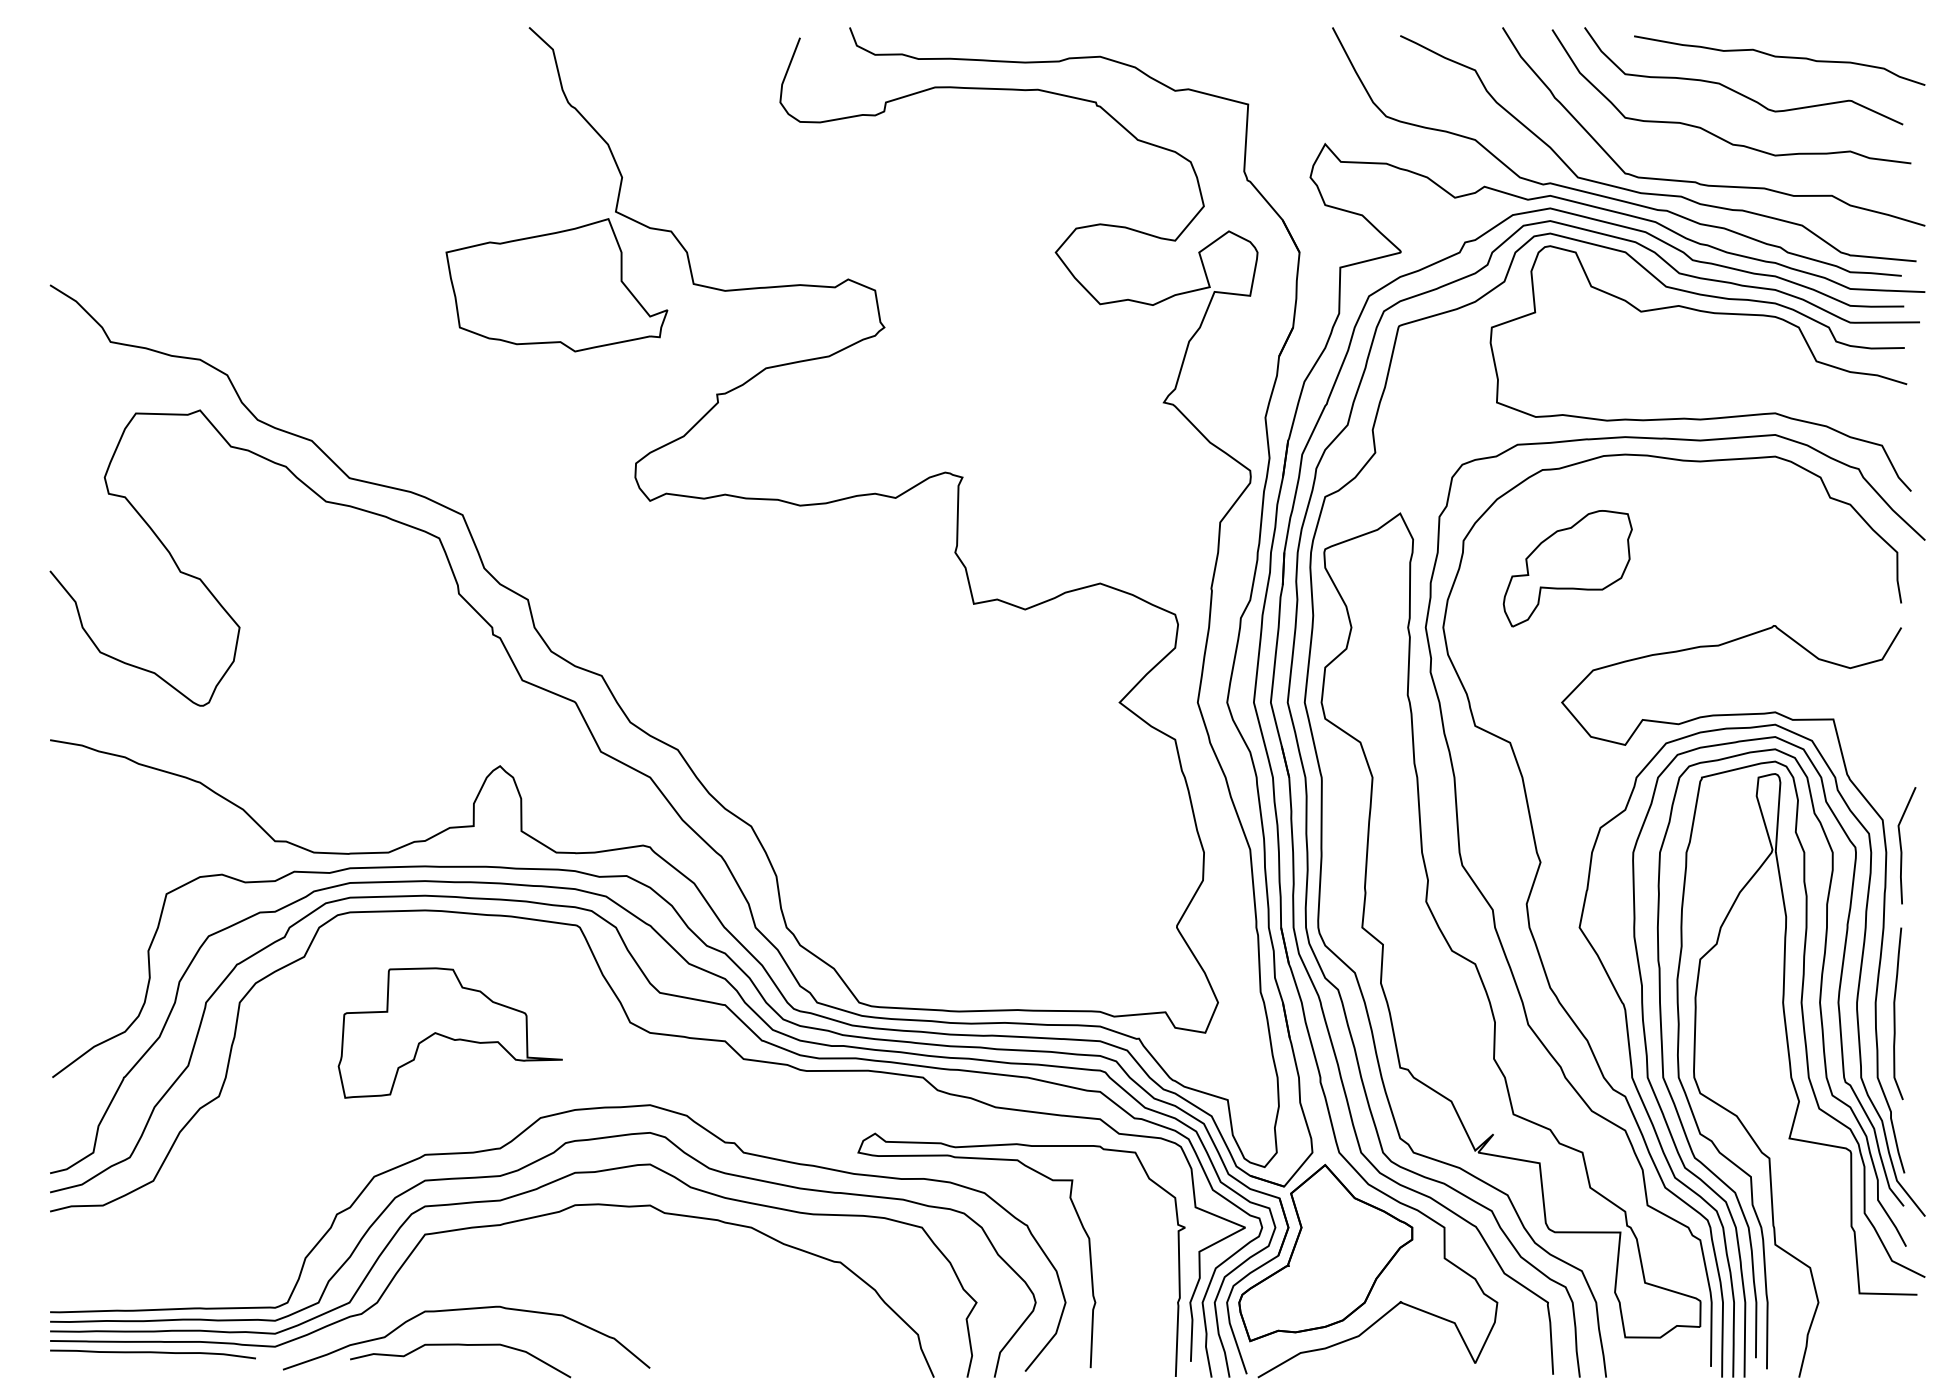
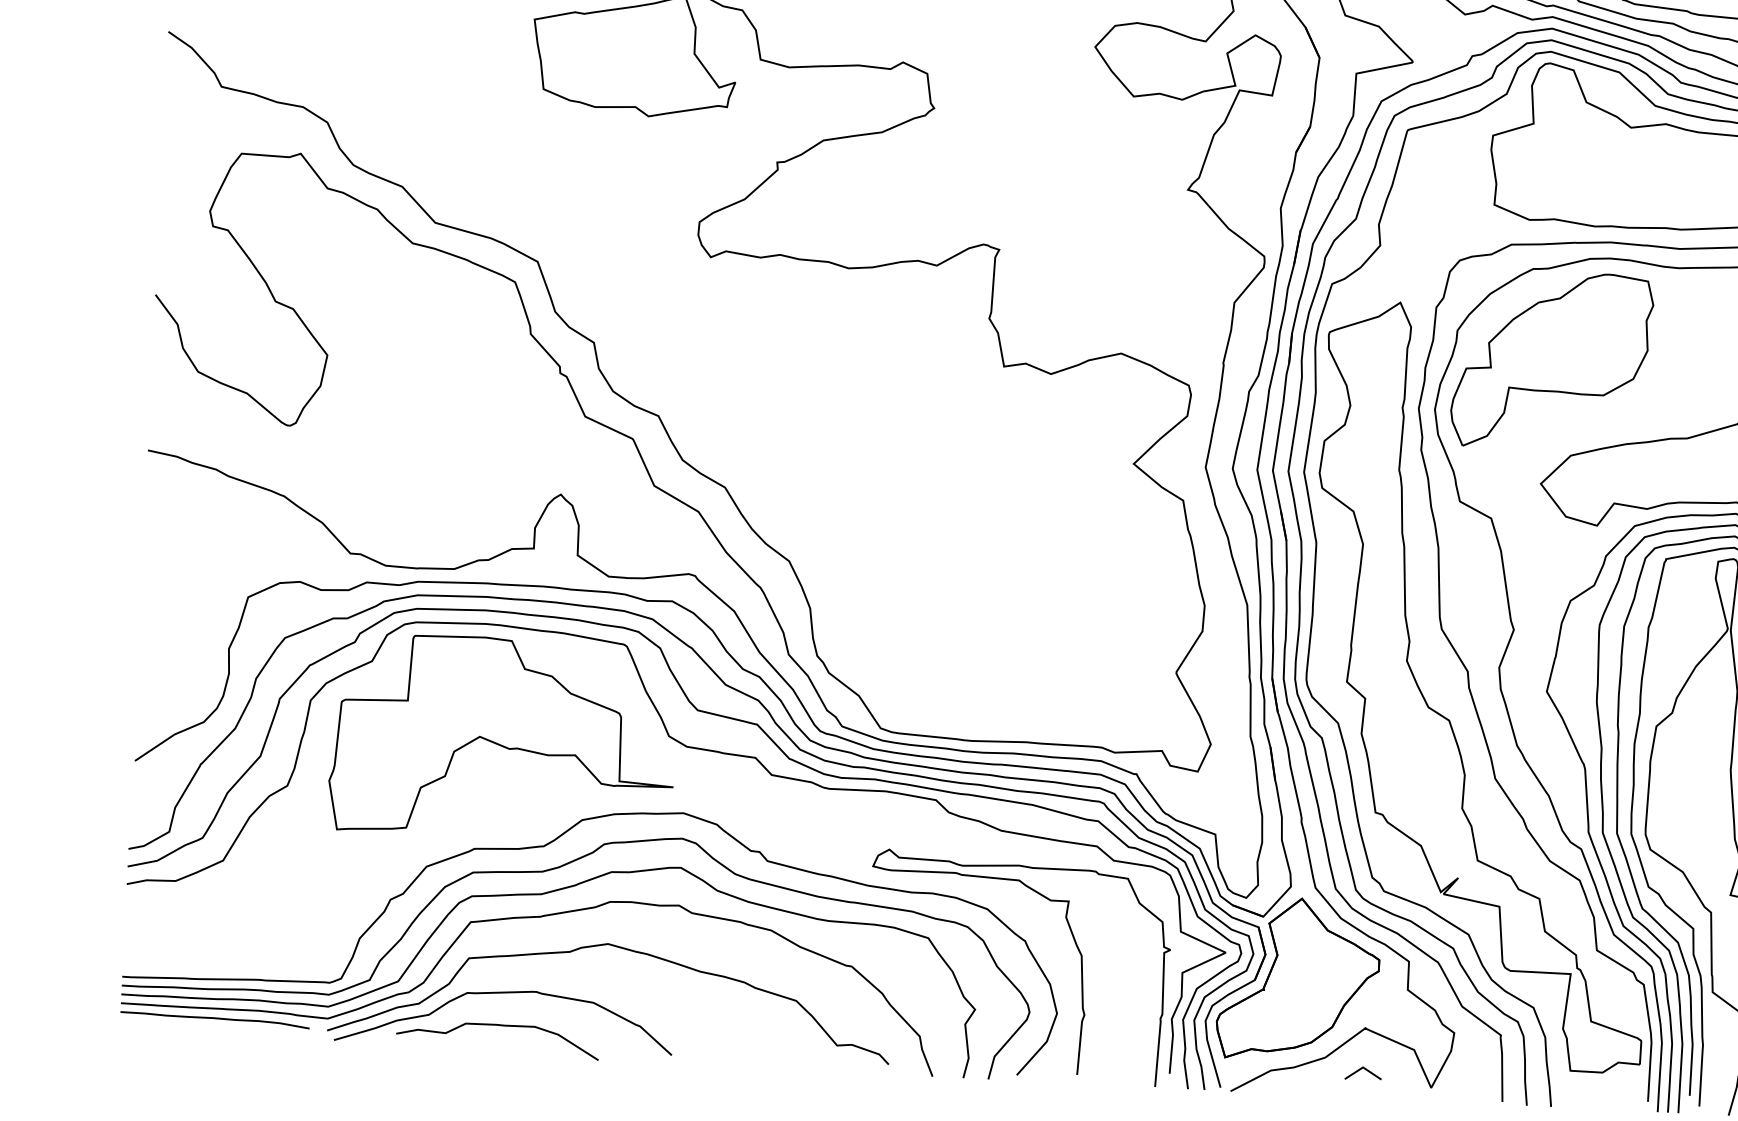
part: (1567, 568) -> (1551, 360), size x1.67
part: (450, 1032) -> (503, 737), size x1.67
curve: (589, 1255) -> (621, 948), added
line: (1398, 1347) -> (1361, 1069), added

